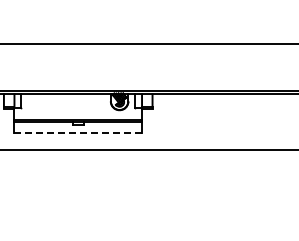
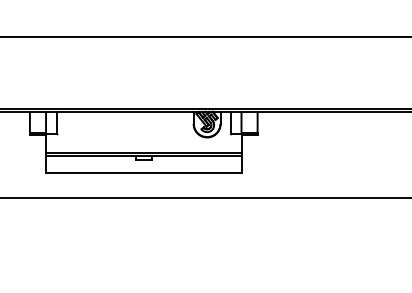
line: (78, 133) -> (144, 173), dashed -> solid

